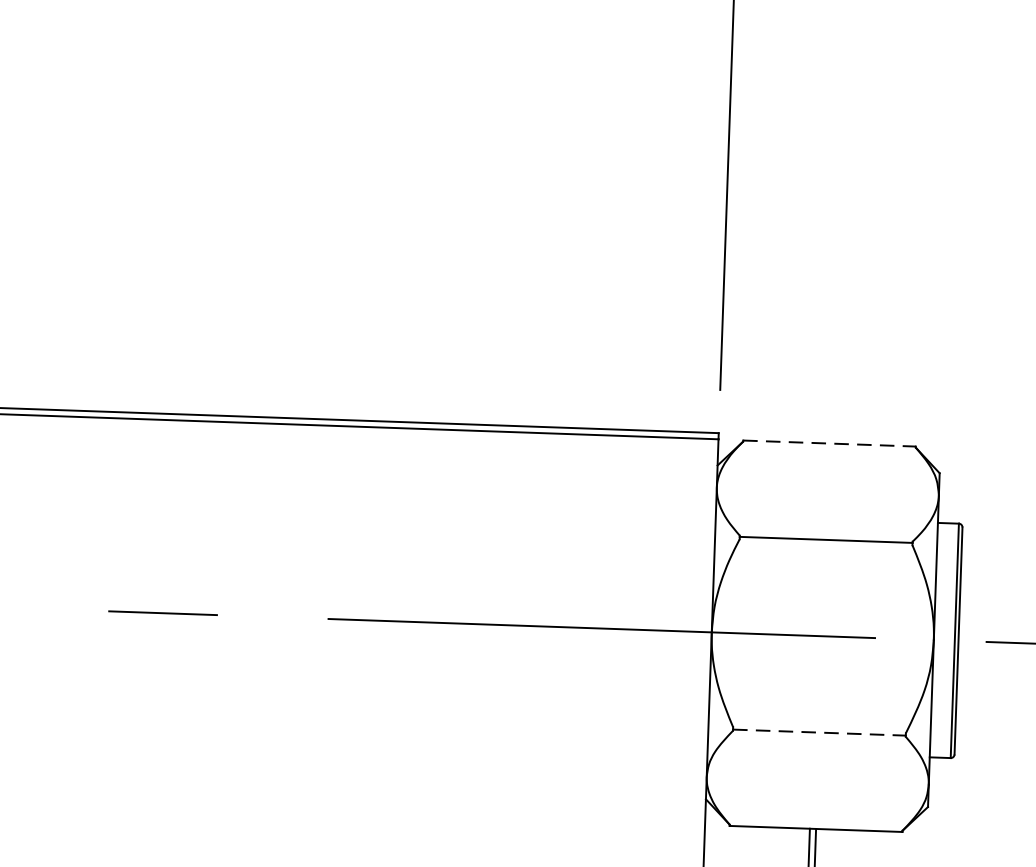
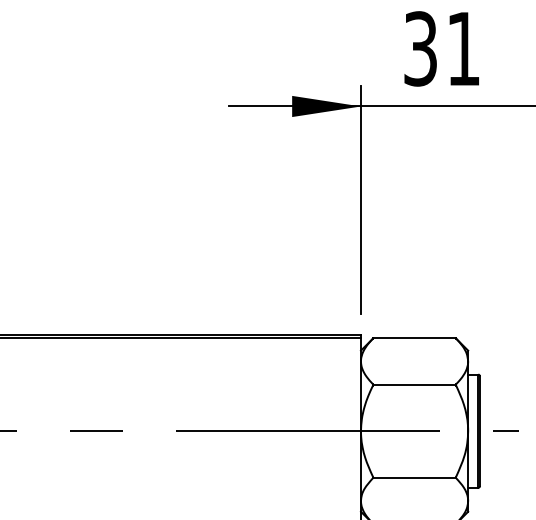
line: (829, 444) -> (414, 338), dashed -> solid
line: (819, 732) -> (414, 477), dashed -> solid

